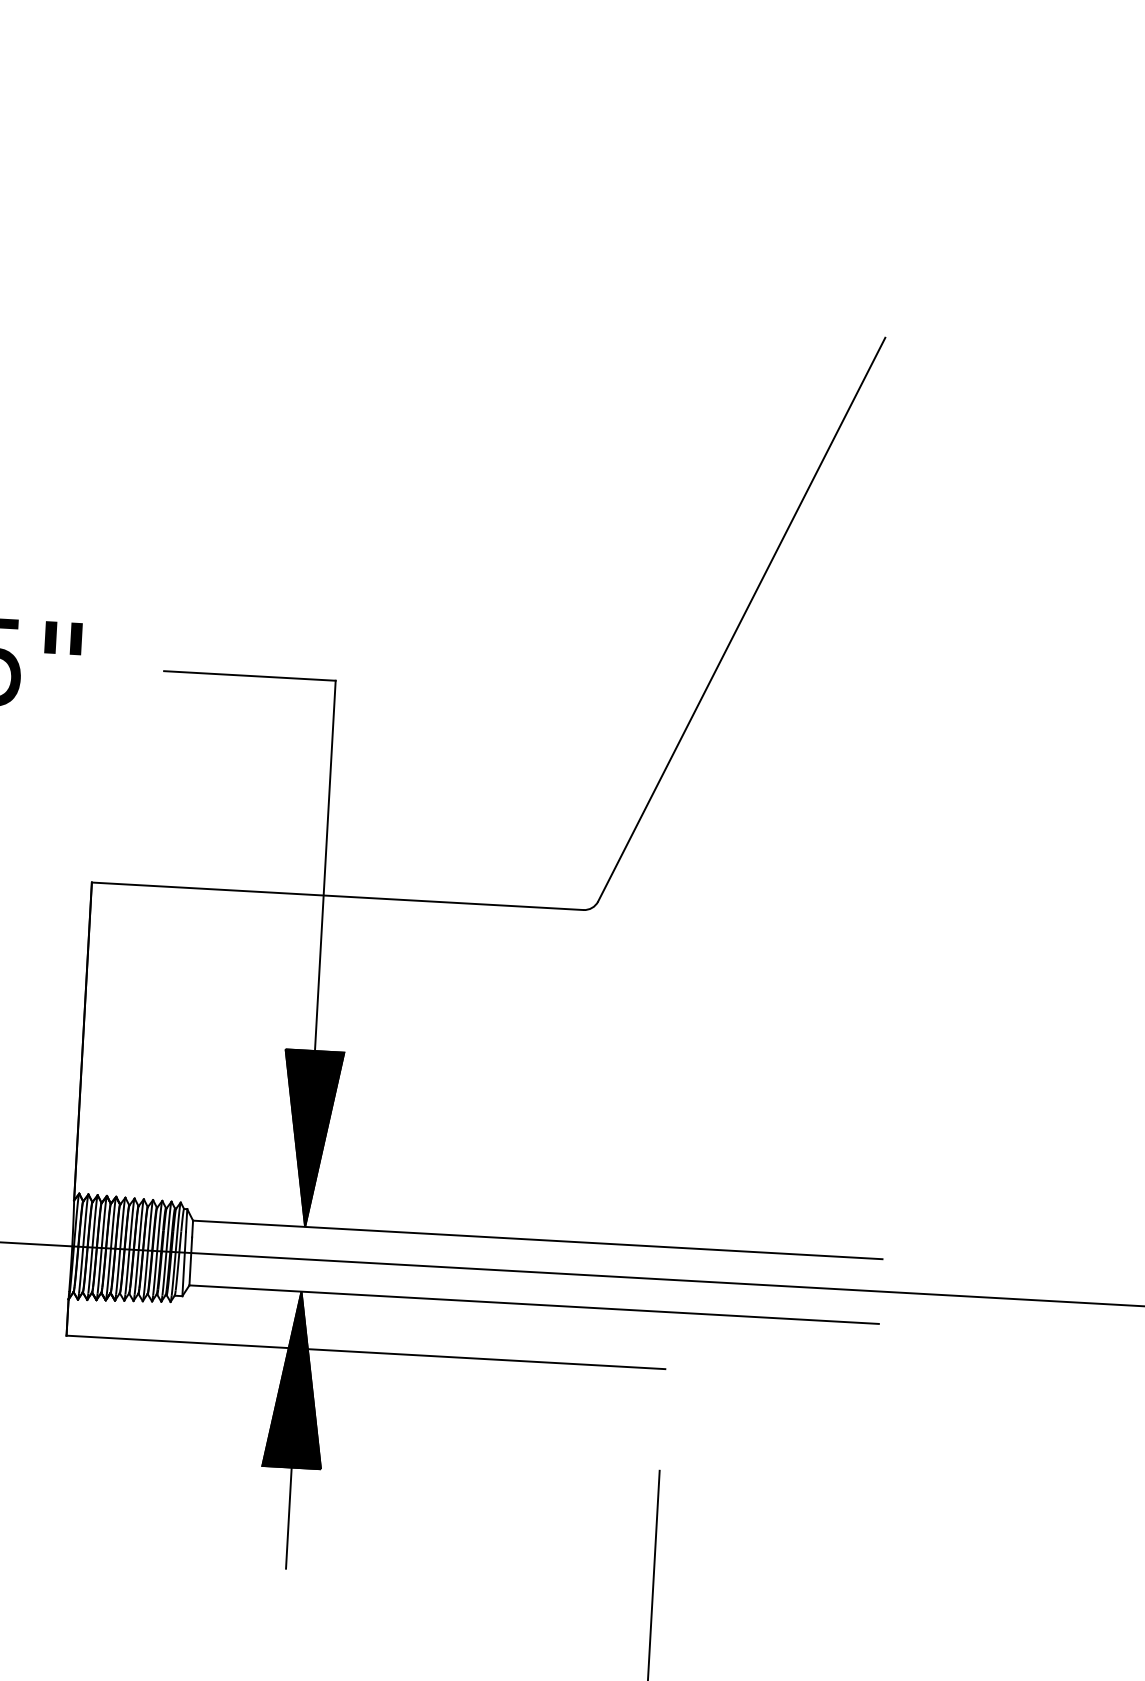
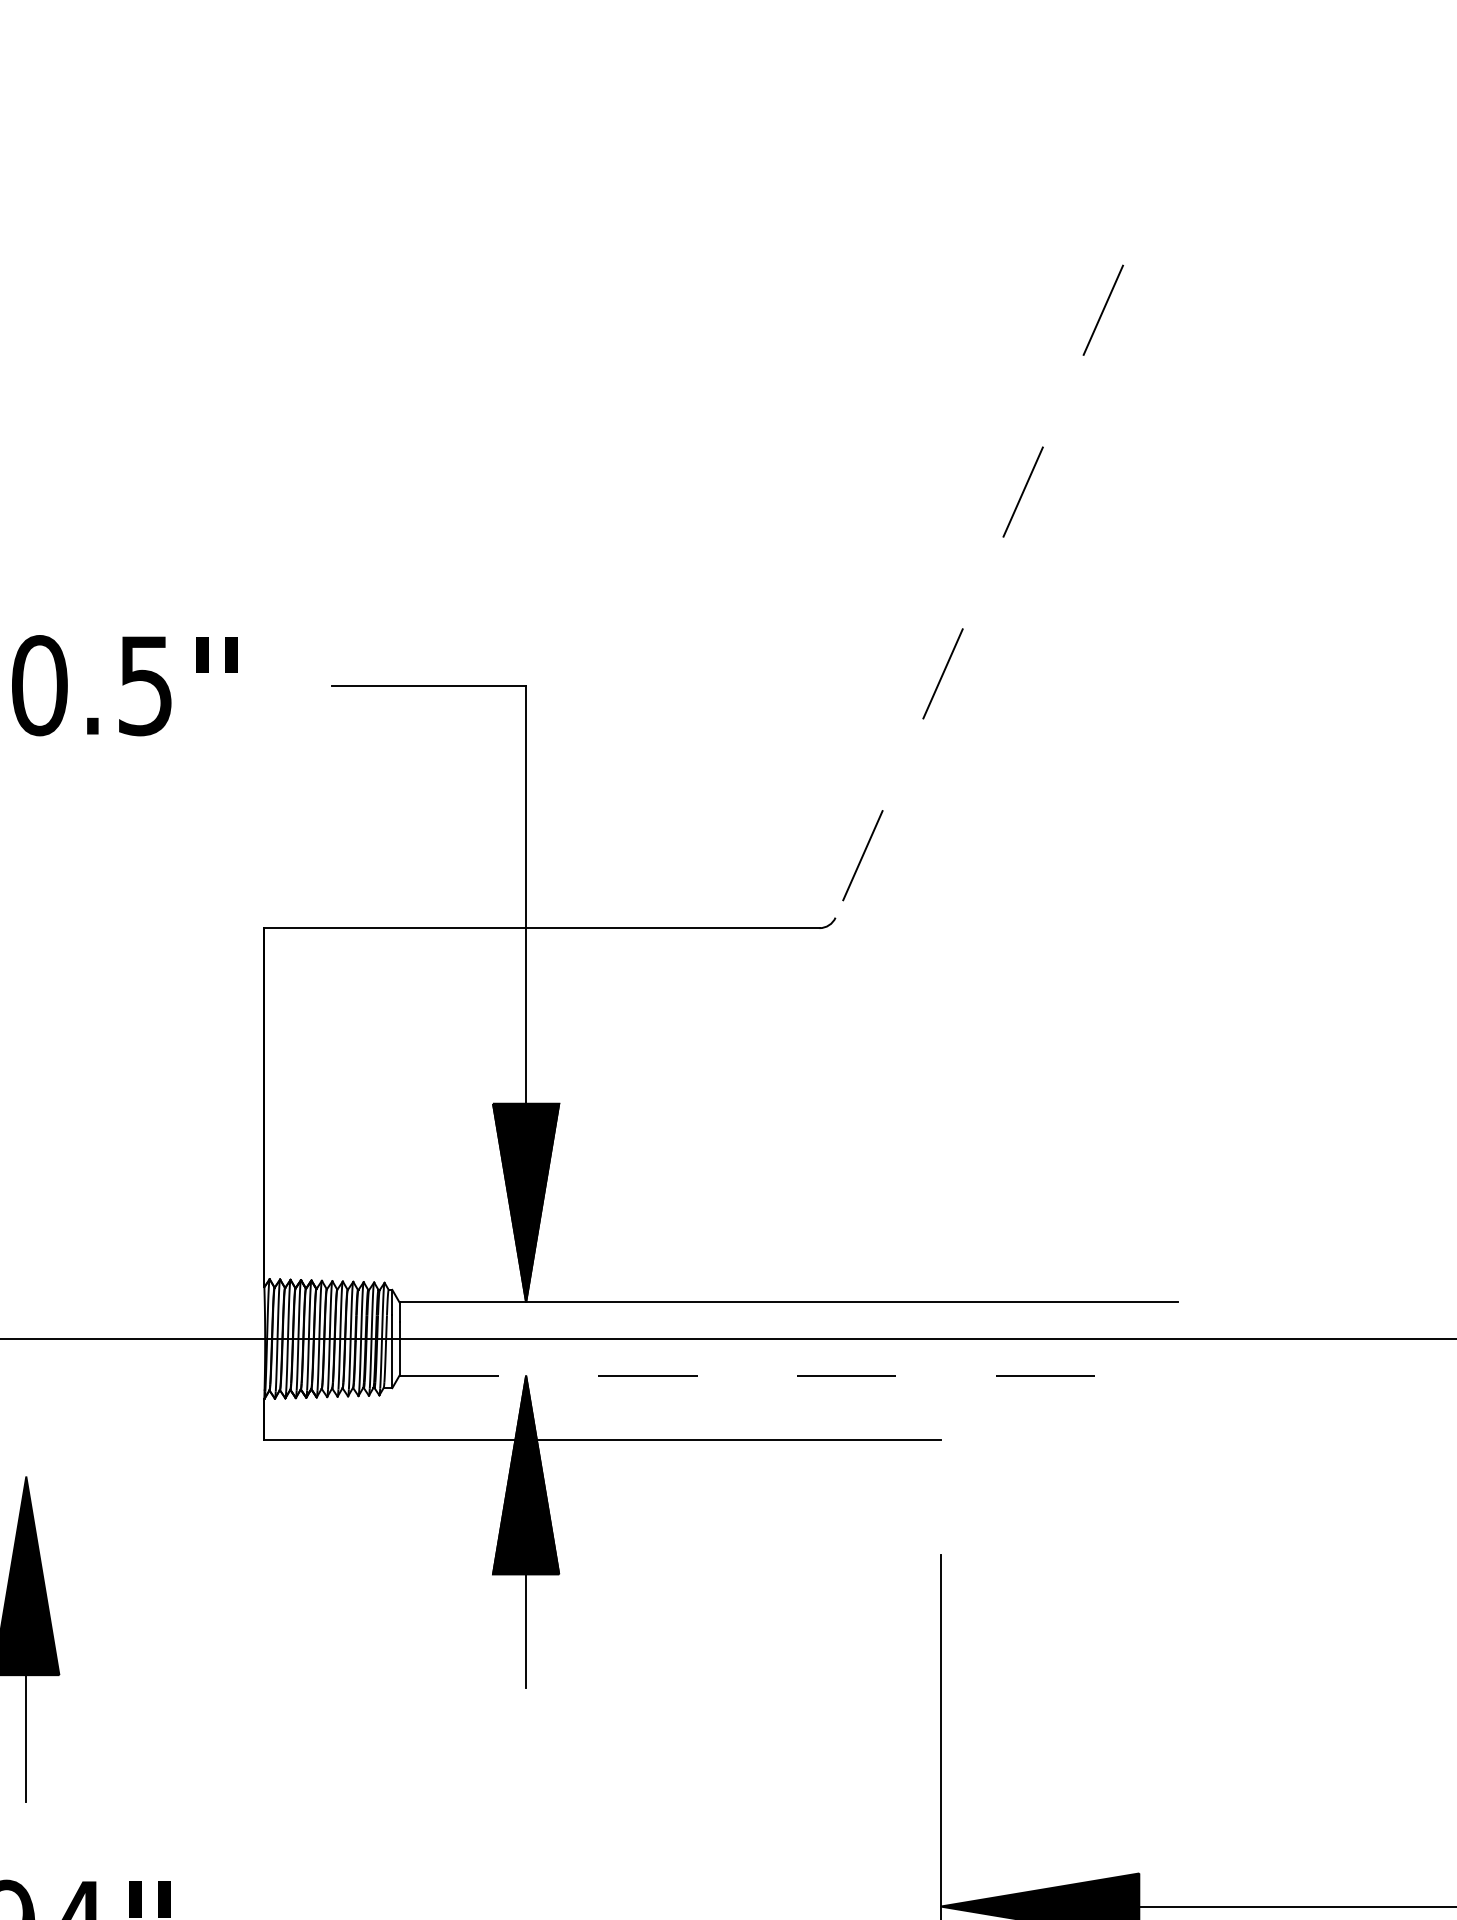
line: (741, 619) -> (979, 591), solid -> dashed
line: (534, 1304) -> (789, 1375), solid -> dashed

